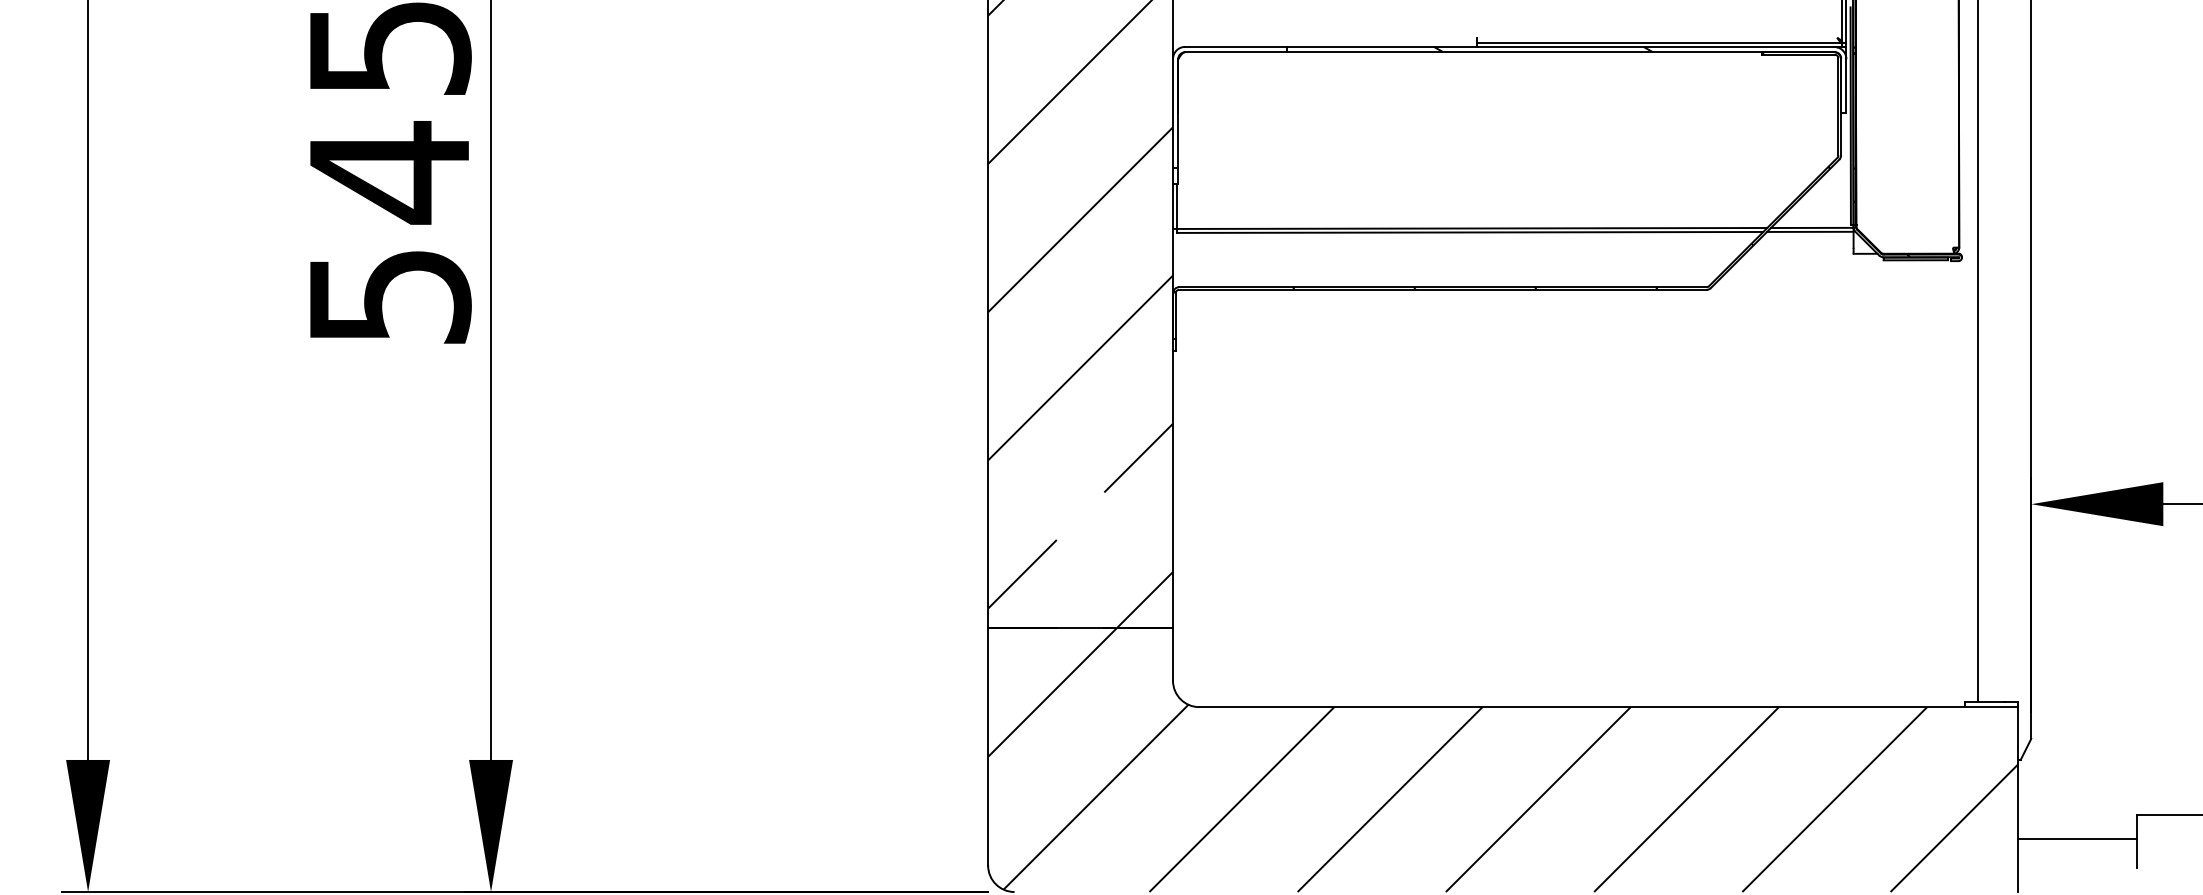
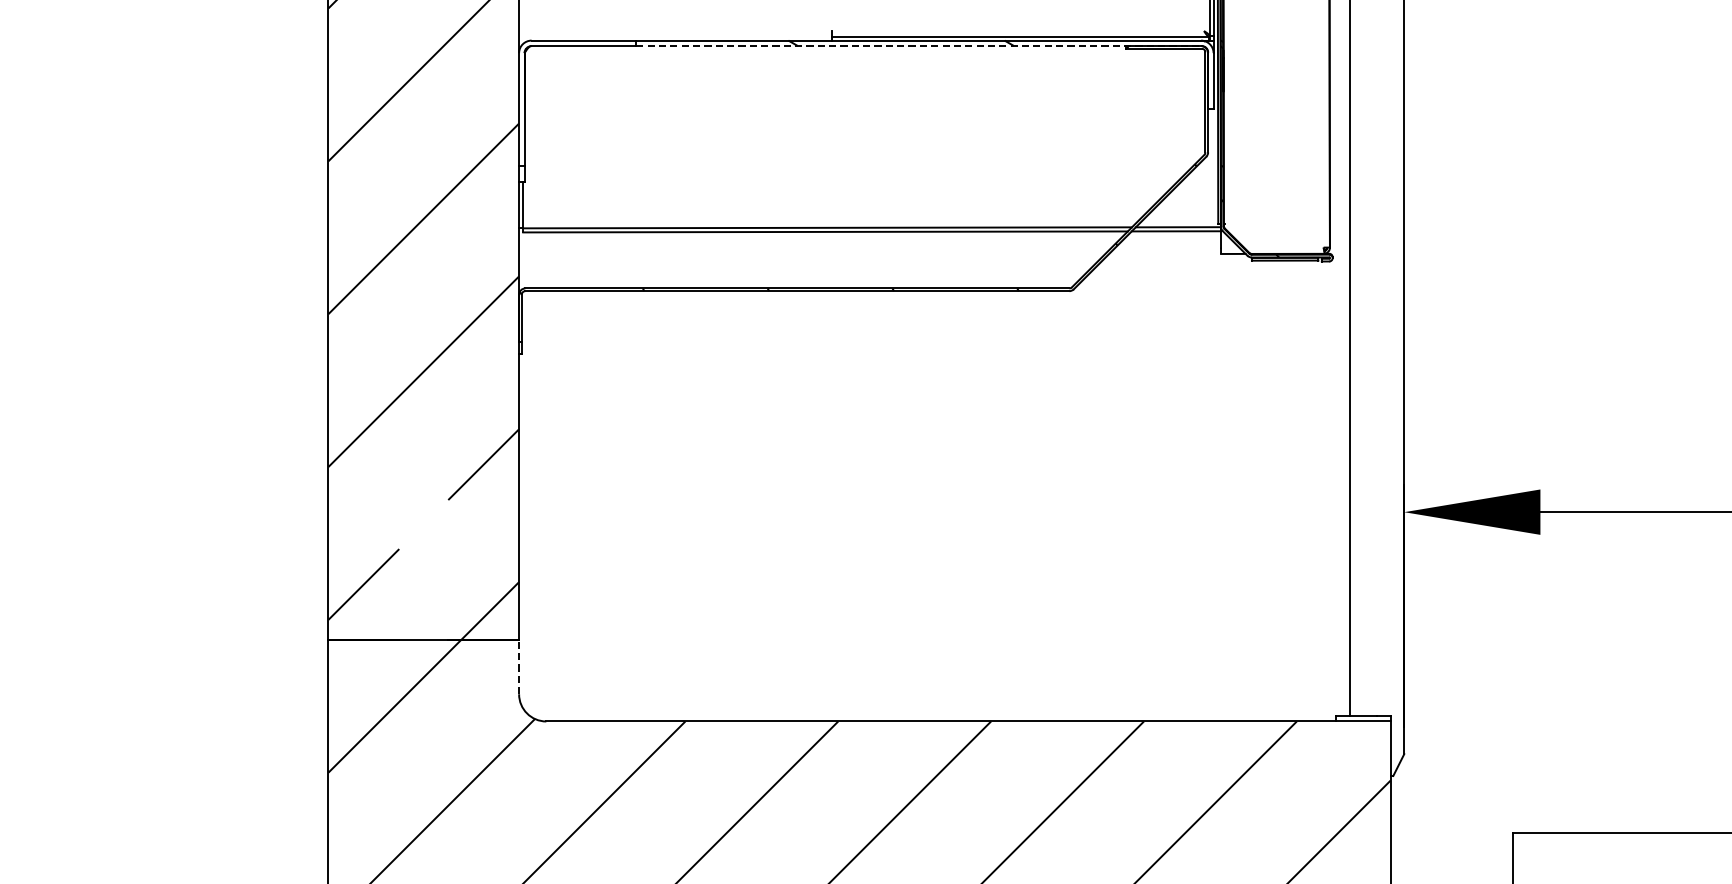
line: (1560, 52) -> (918, 46), solid -> dashed
line: (1172, 653) -> (518, 666), solid -> dashed
line: (2077, 839) -> (1451, 857), removed

